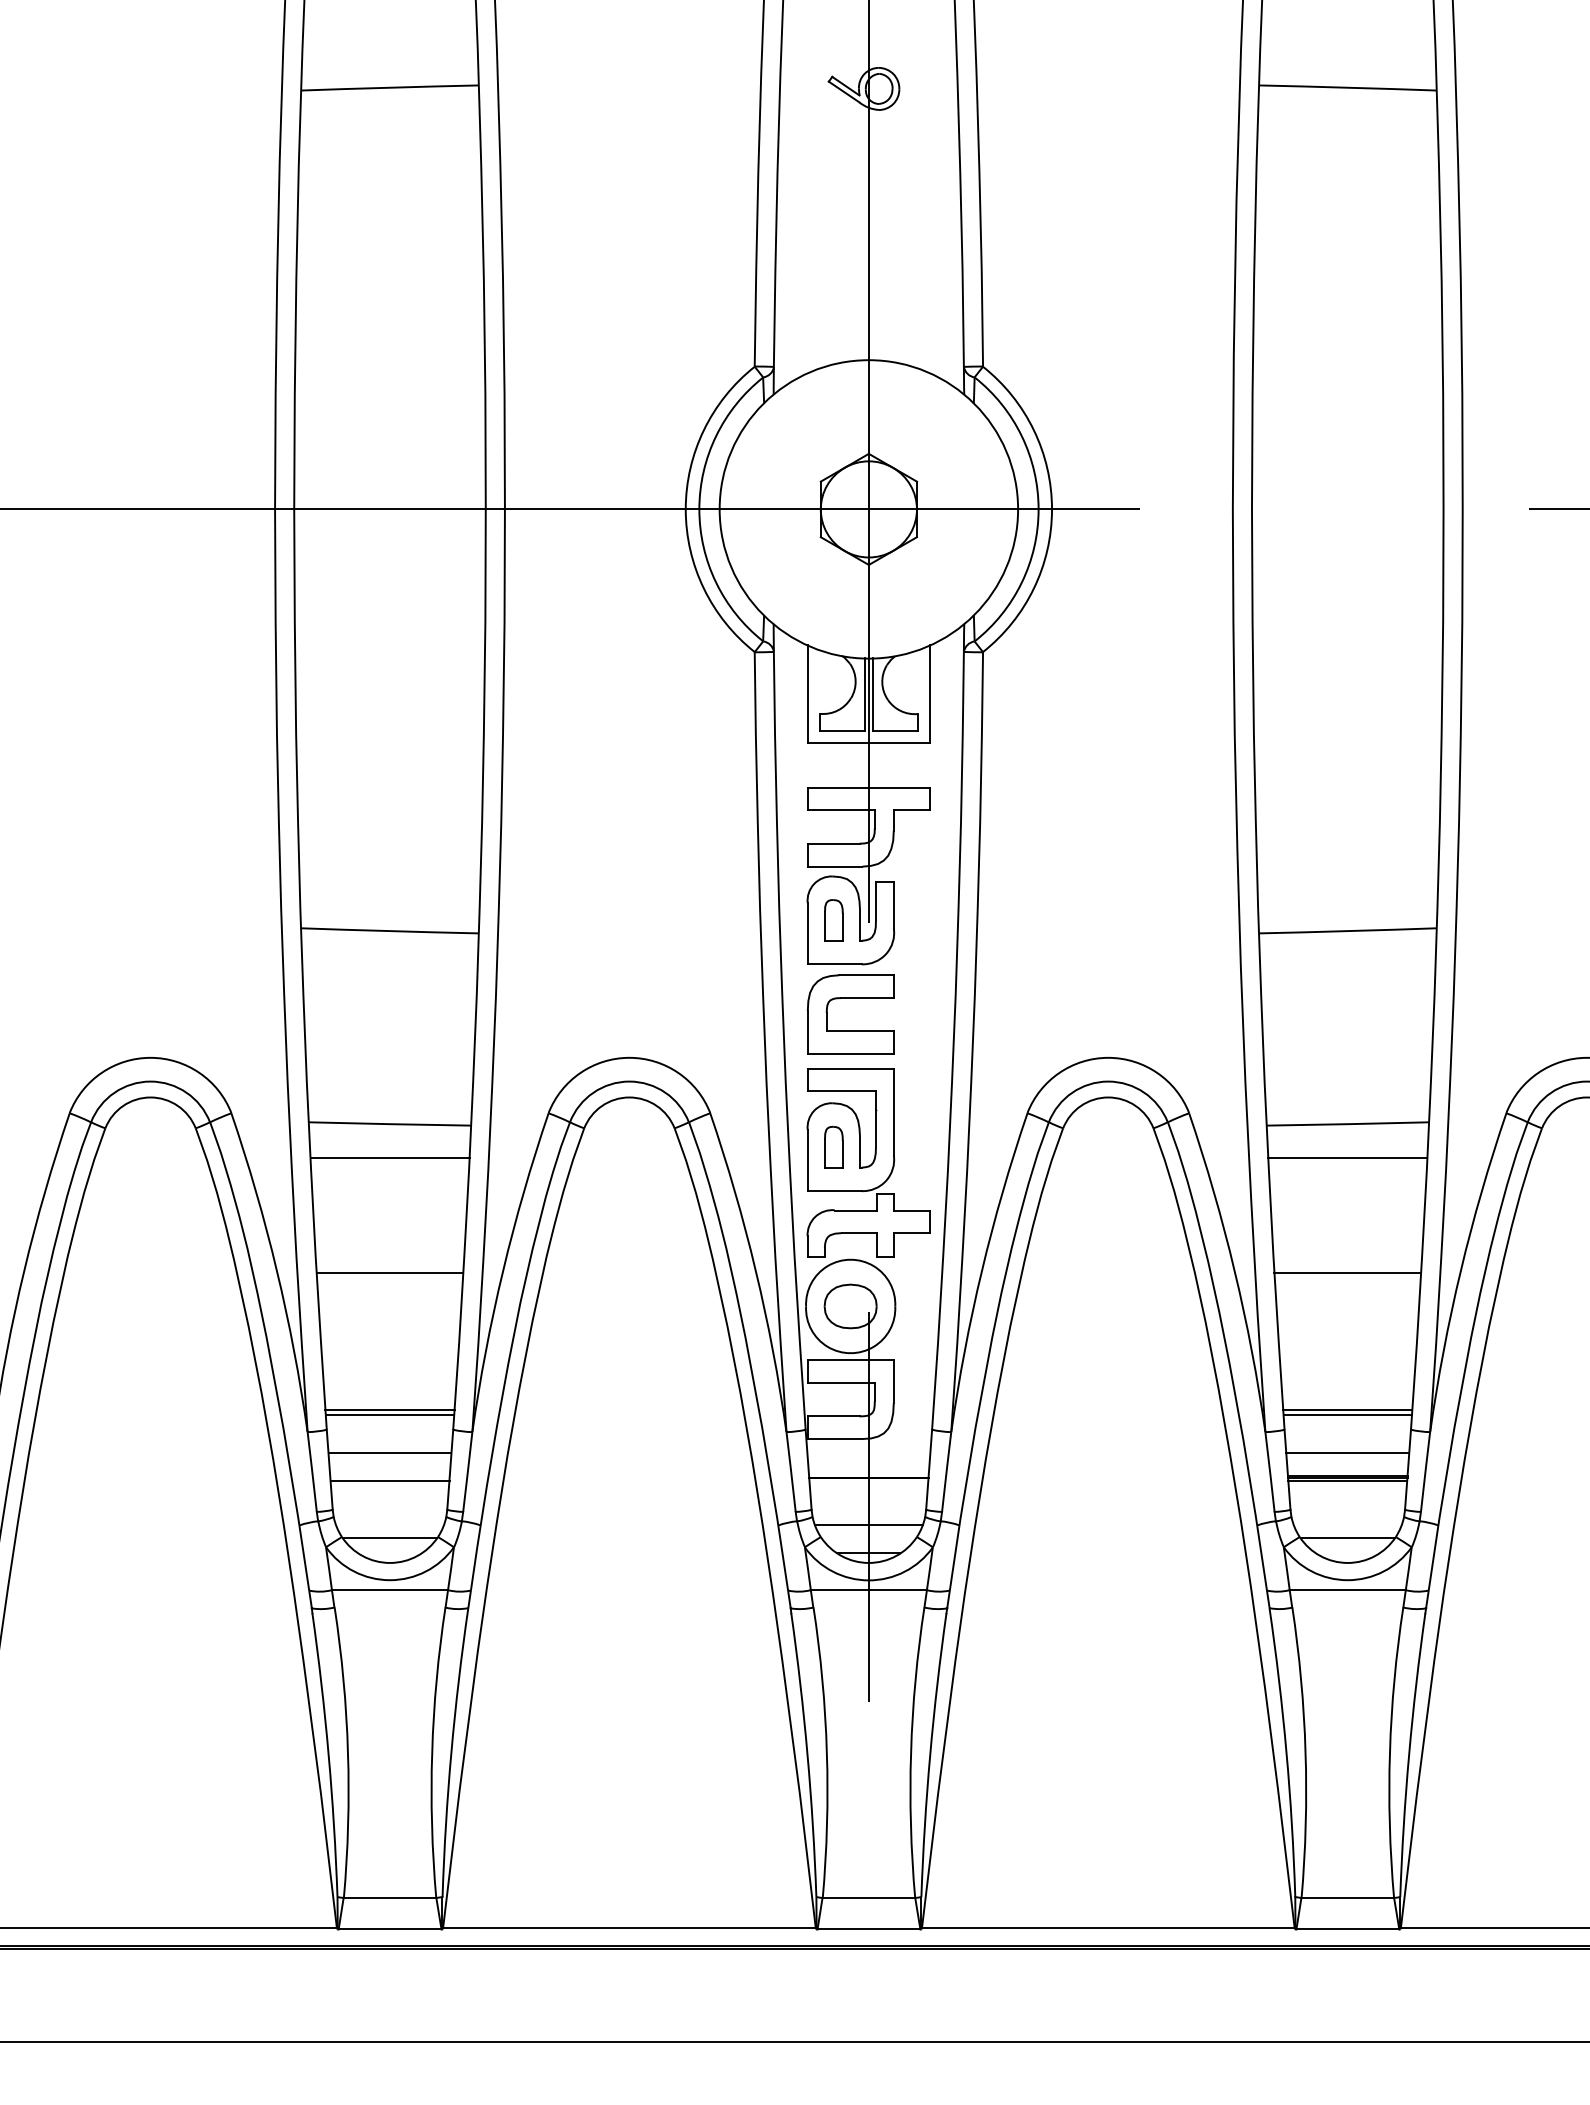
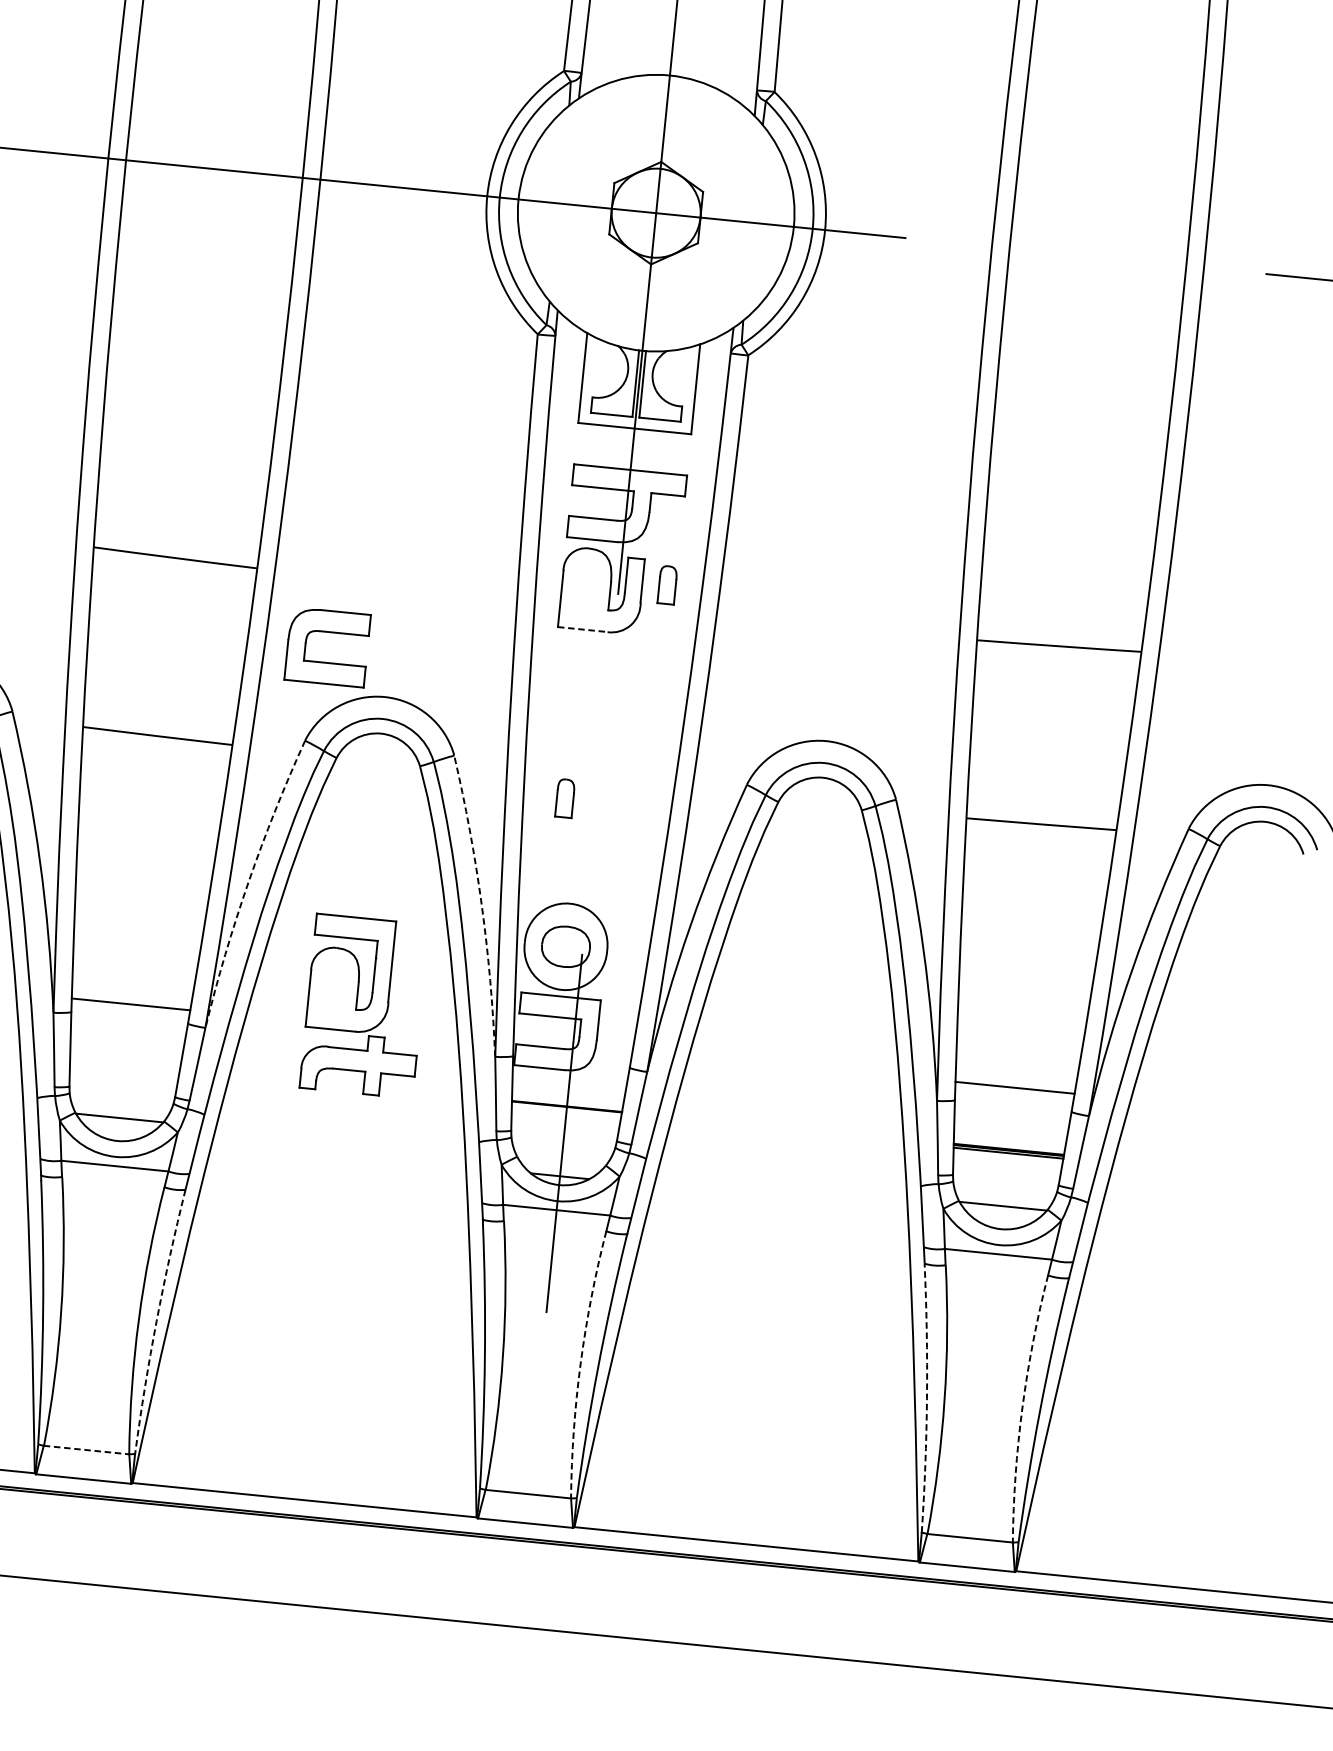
part: (833, 920) -> (667, 585), moved
line: (834, 964) -> (582, 629), solid -> dashed
part: (850, 998) -> (328, 632), moved
line: (389, 1158) -> (154, 767), removed
line: (1347, 1158) -> (1037, 856), removed
part: (868, 1162) -> (364, 1005), moved
arc: (503, 1270) -> (249, 881), solid -> dashed
arc: (755, 1270) -> (481, 904), solid -> dashed
line: (389, 1273) -> (143, 873), removed
line: (1347, 1273) -> (1027, 962), removed
line: (389, 1409) -> (131, 999), removed
line: (1347, 1414) -> (1014, 1092), removed
line: (389, 1453) -> (127, 1039), removed
line: (1347, 1453) -> (1010, 1128), removed
line: (389, 1480) -> (124, 1064), removed
line: (868, 1524) -> (562, 1149), removed
arc: (451, 1752) -> (156, 1321), solid -> dashed
arc: (911, 1752) -> (581, 1363), solid -> dashed
arc: (1286, 1752) -> (926, 1398), solid -> dashed
arc: (1389, 1752) -> (1022, 1407), solid -> dashed
line: (390, 1897) -> (87, 1449), solid -> dashed

